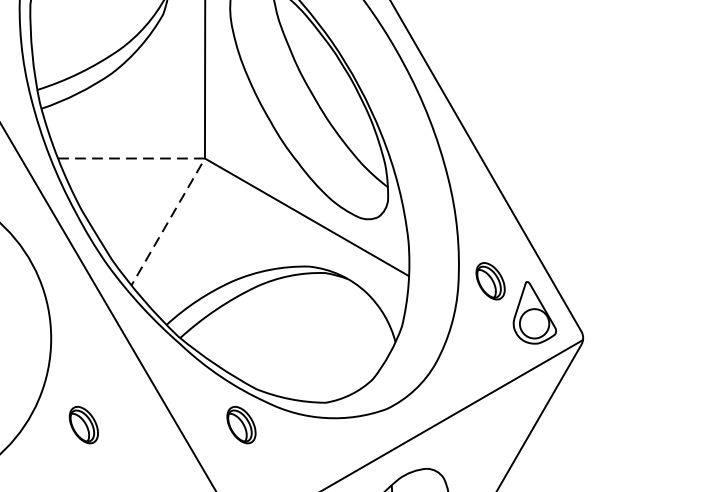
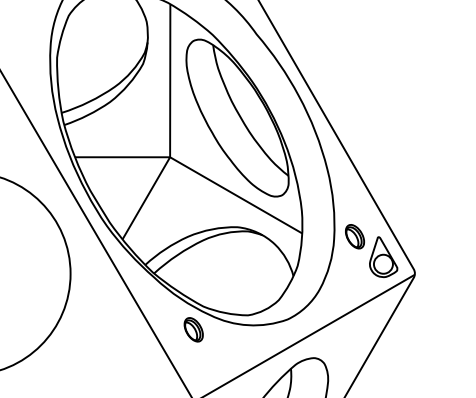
line: (205, 158) -> (170, 157), dashed -> solid
part: (83, 424) -> (91, 329), removed

